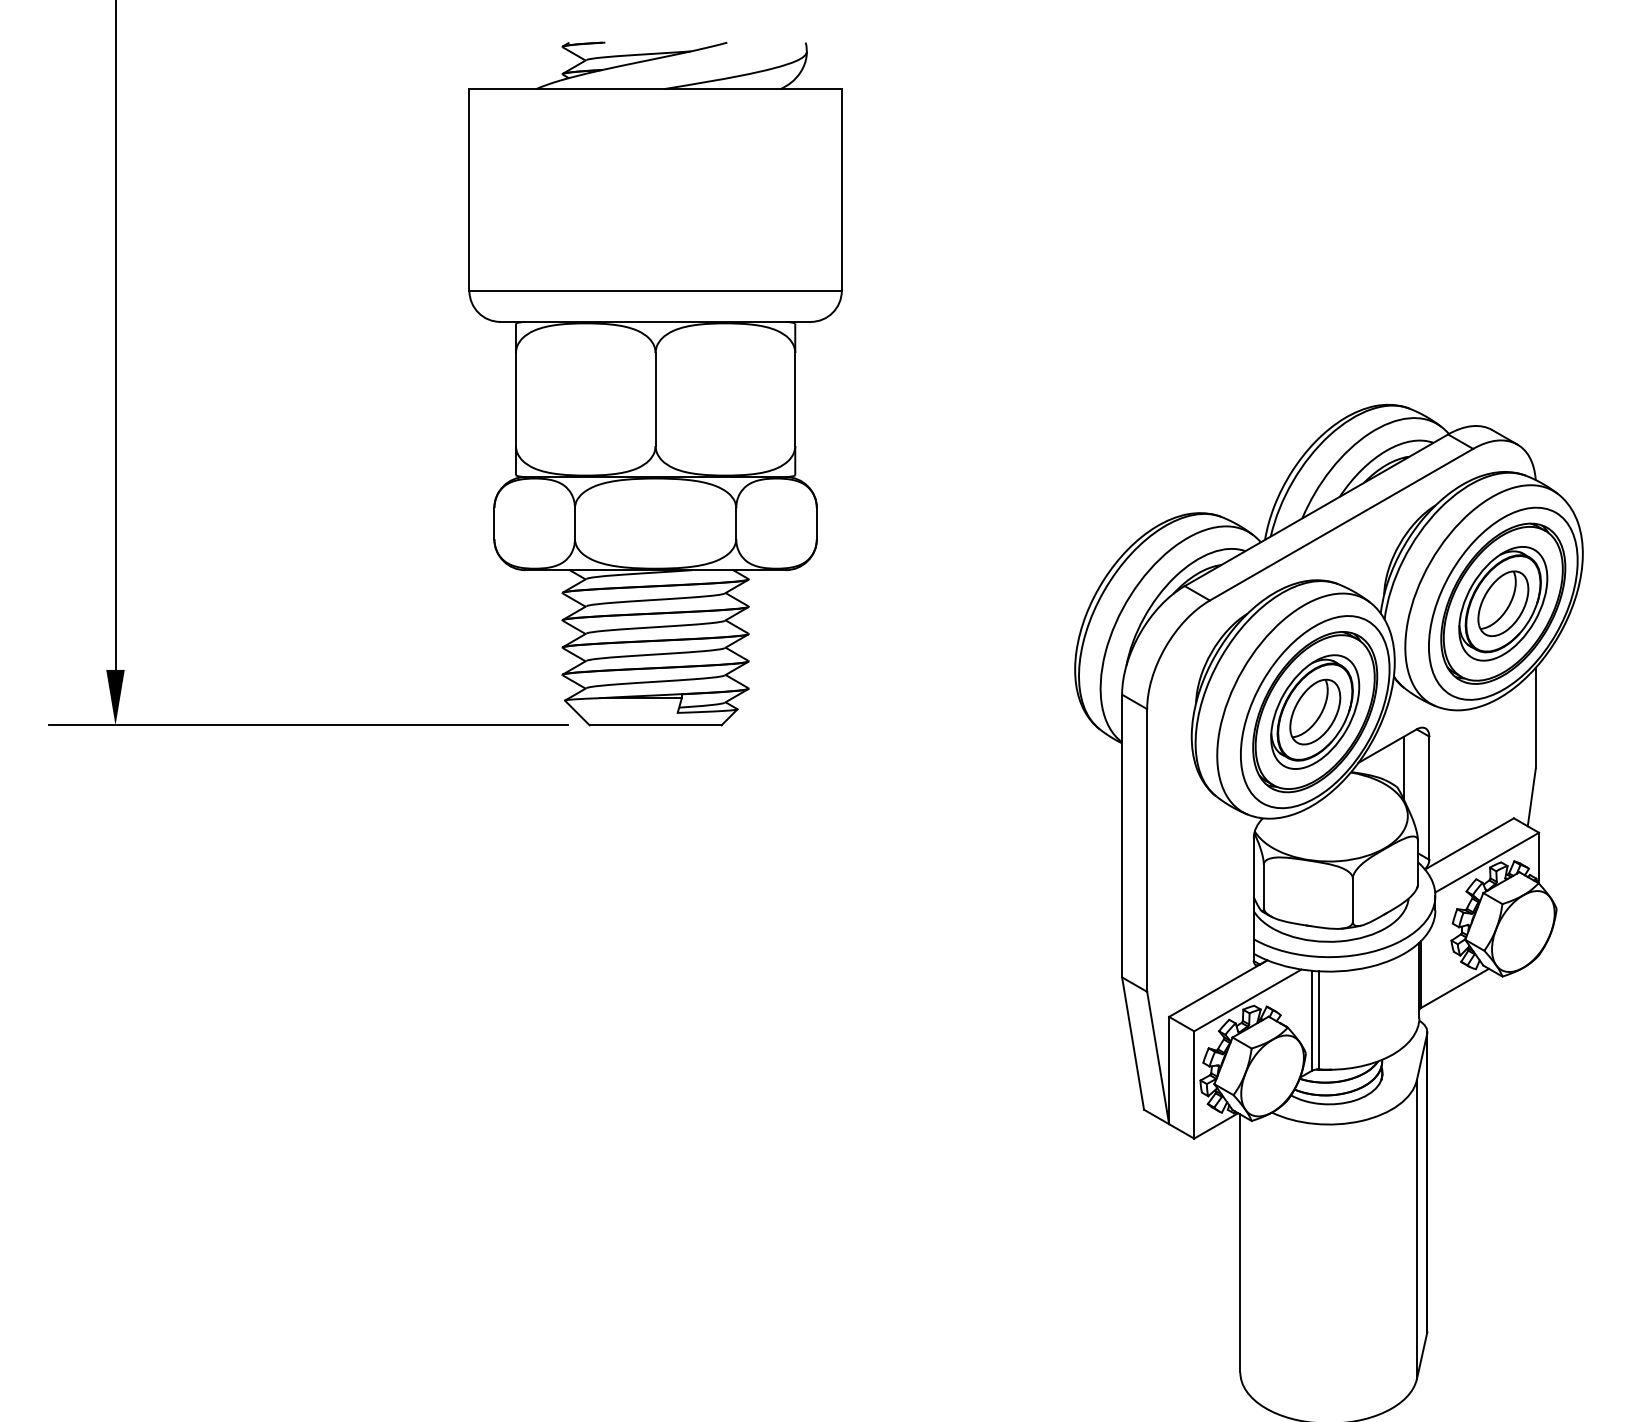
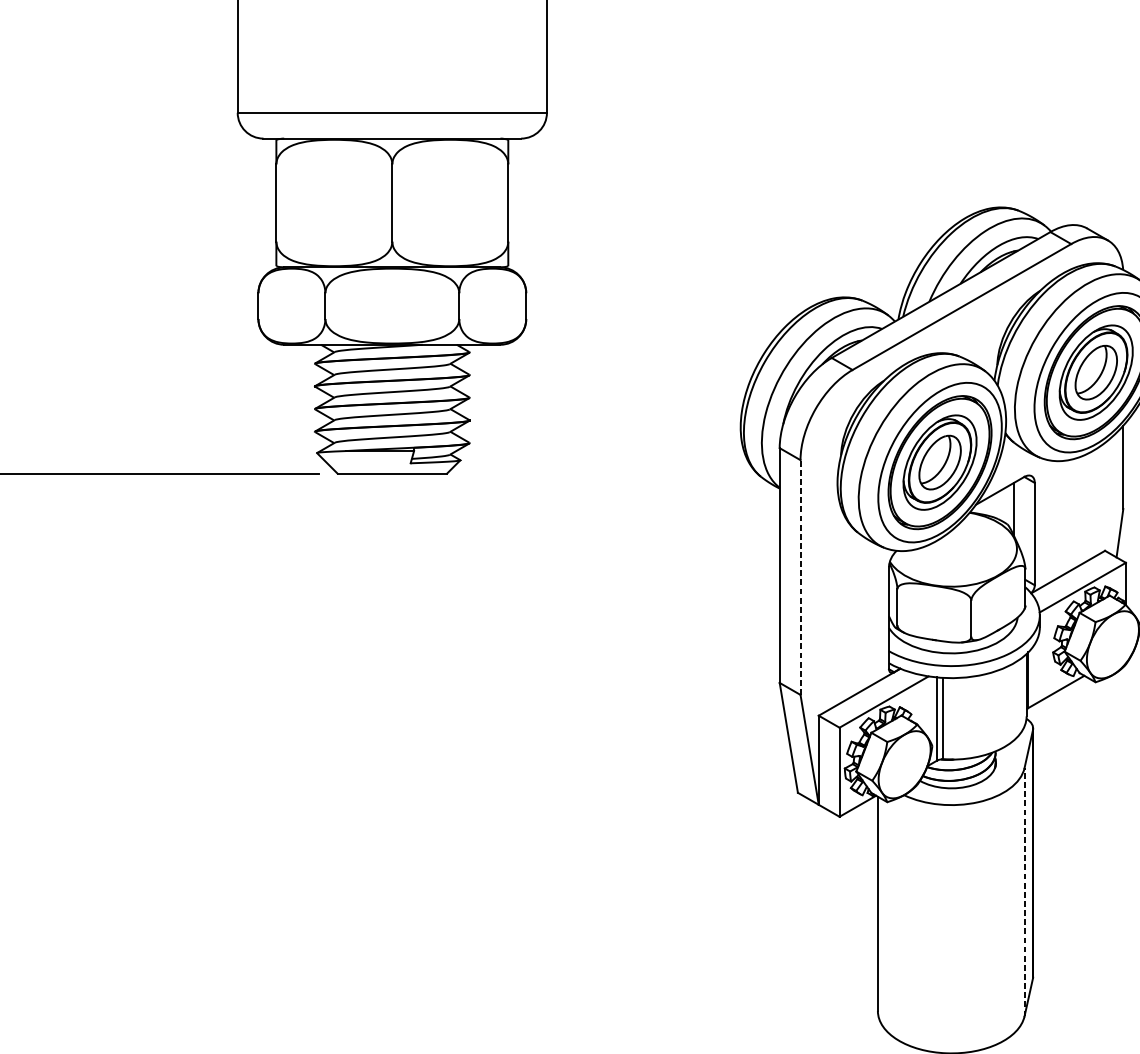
line: (1147, 850) -> (800, 577), solid -> dashed
line: (1416, 1228) -> (1024, 891), solid -> dashed

